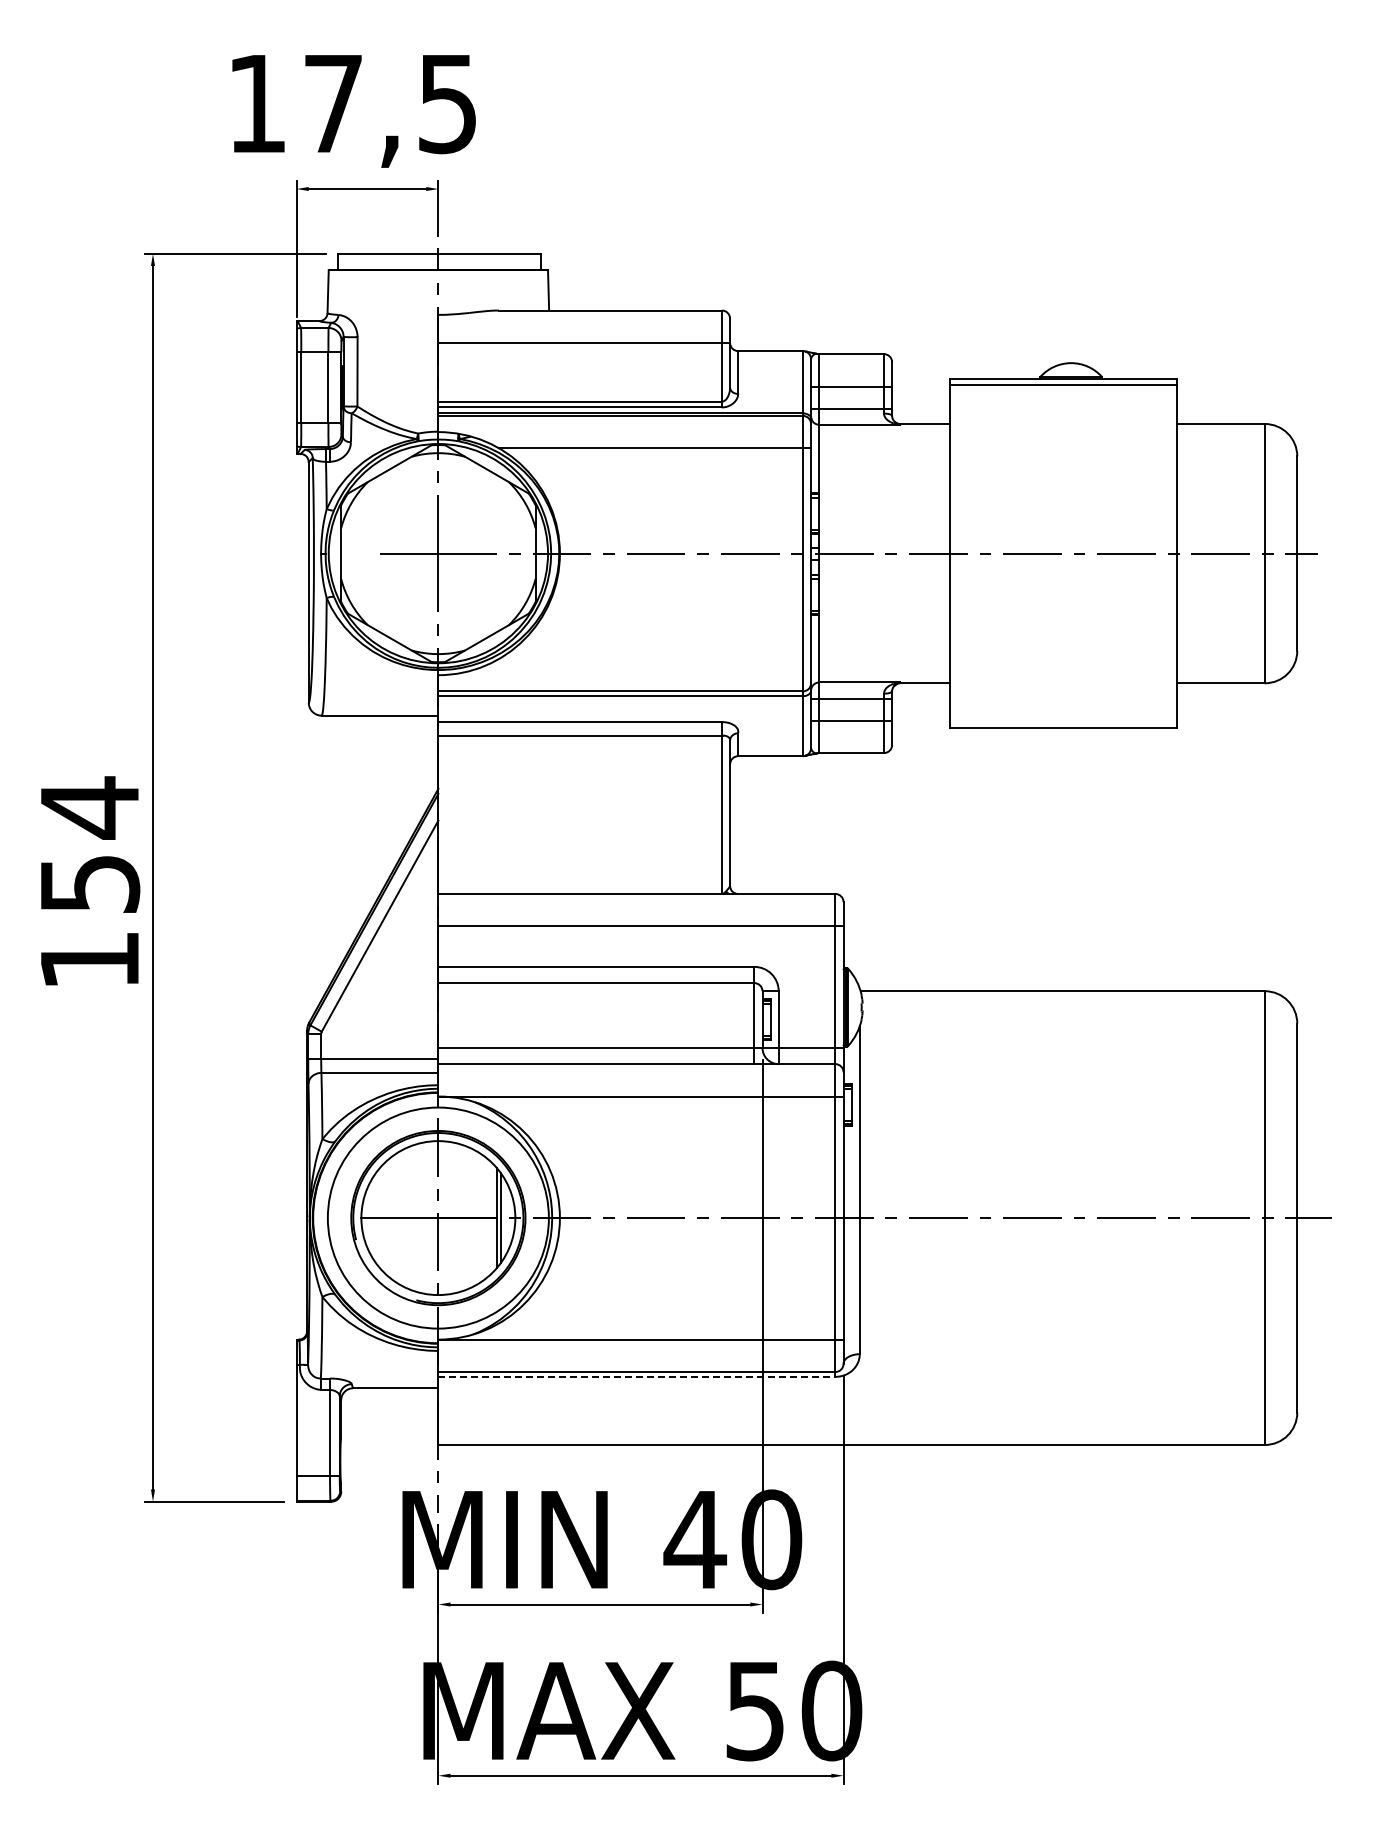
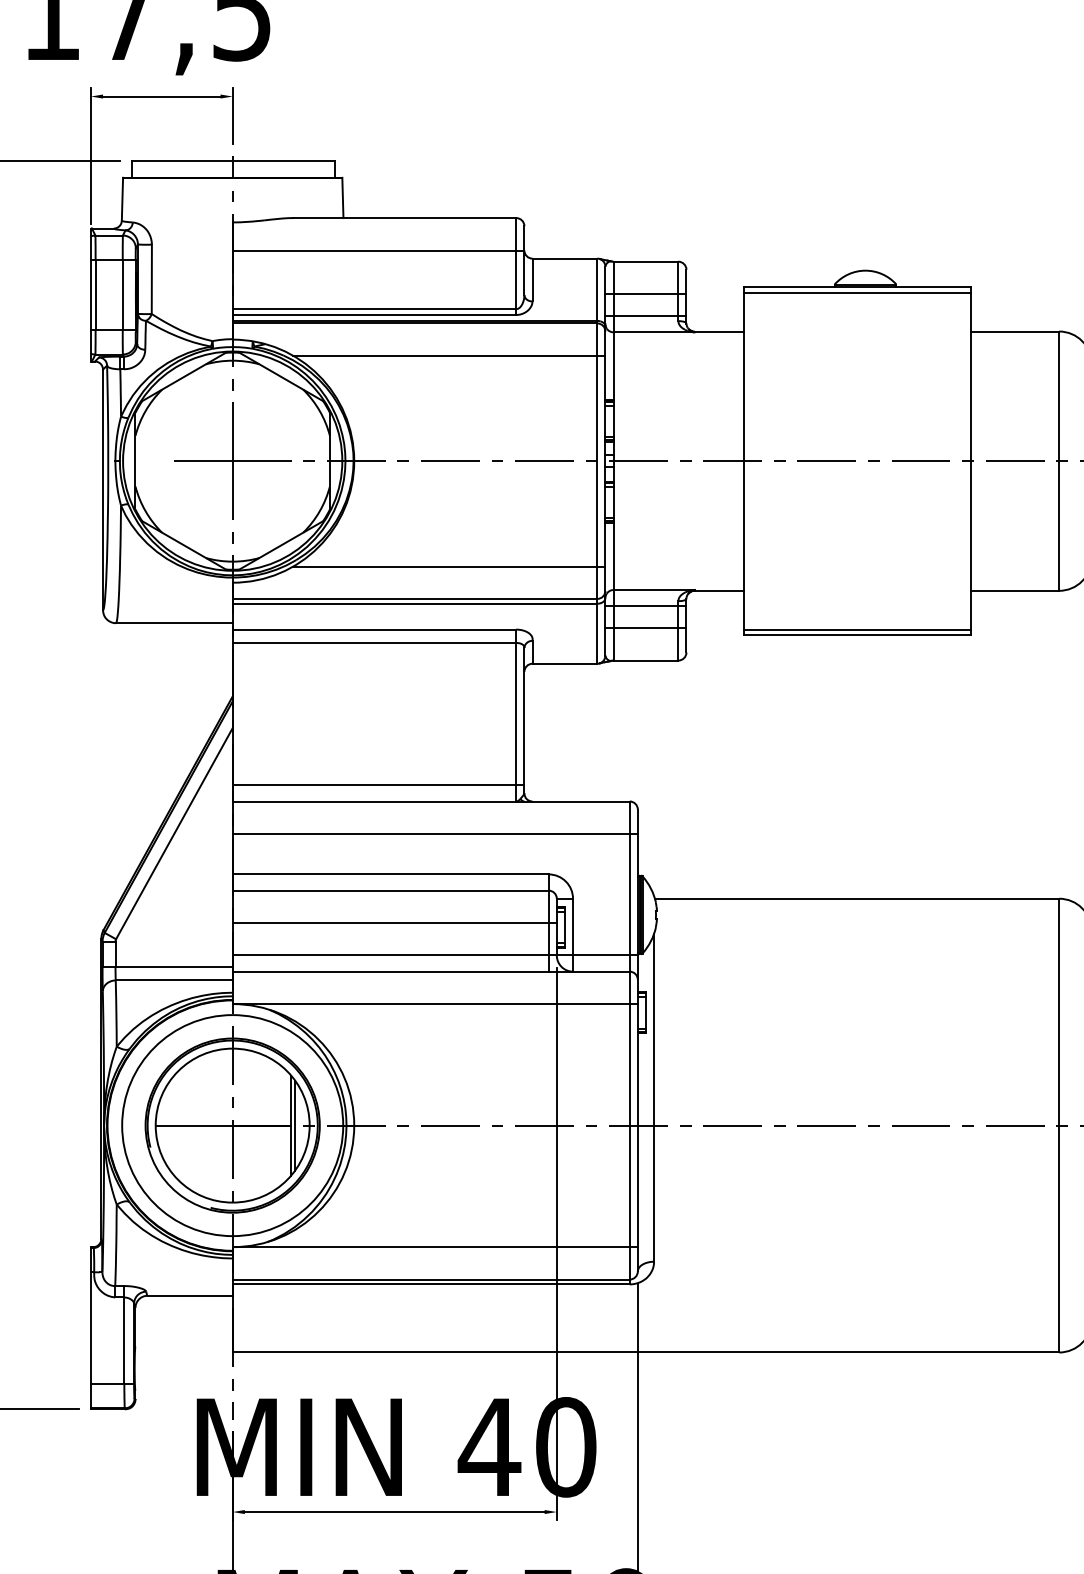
line: (655, 658) -> (449, 566), added
line: (1062, 722) -> (856, 630), added
line: (584, 877) -> (378, 785), added
line: (600, 1015) -> (394, 923), added
line: (636, 1376) -> (430, 1284), dashed -> solid

